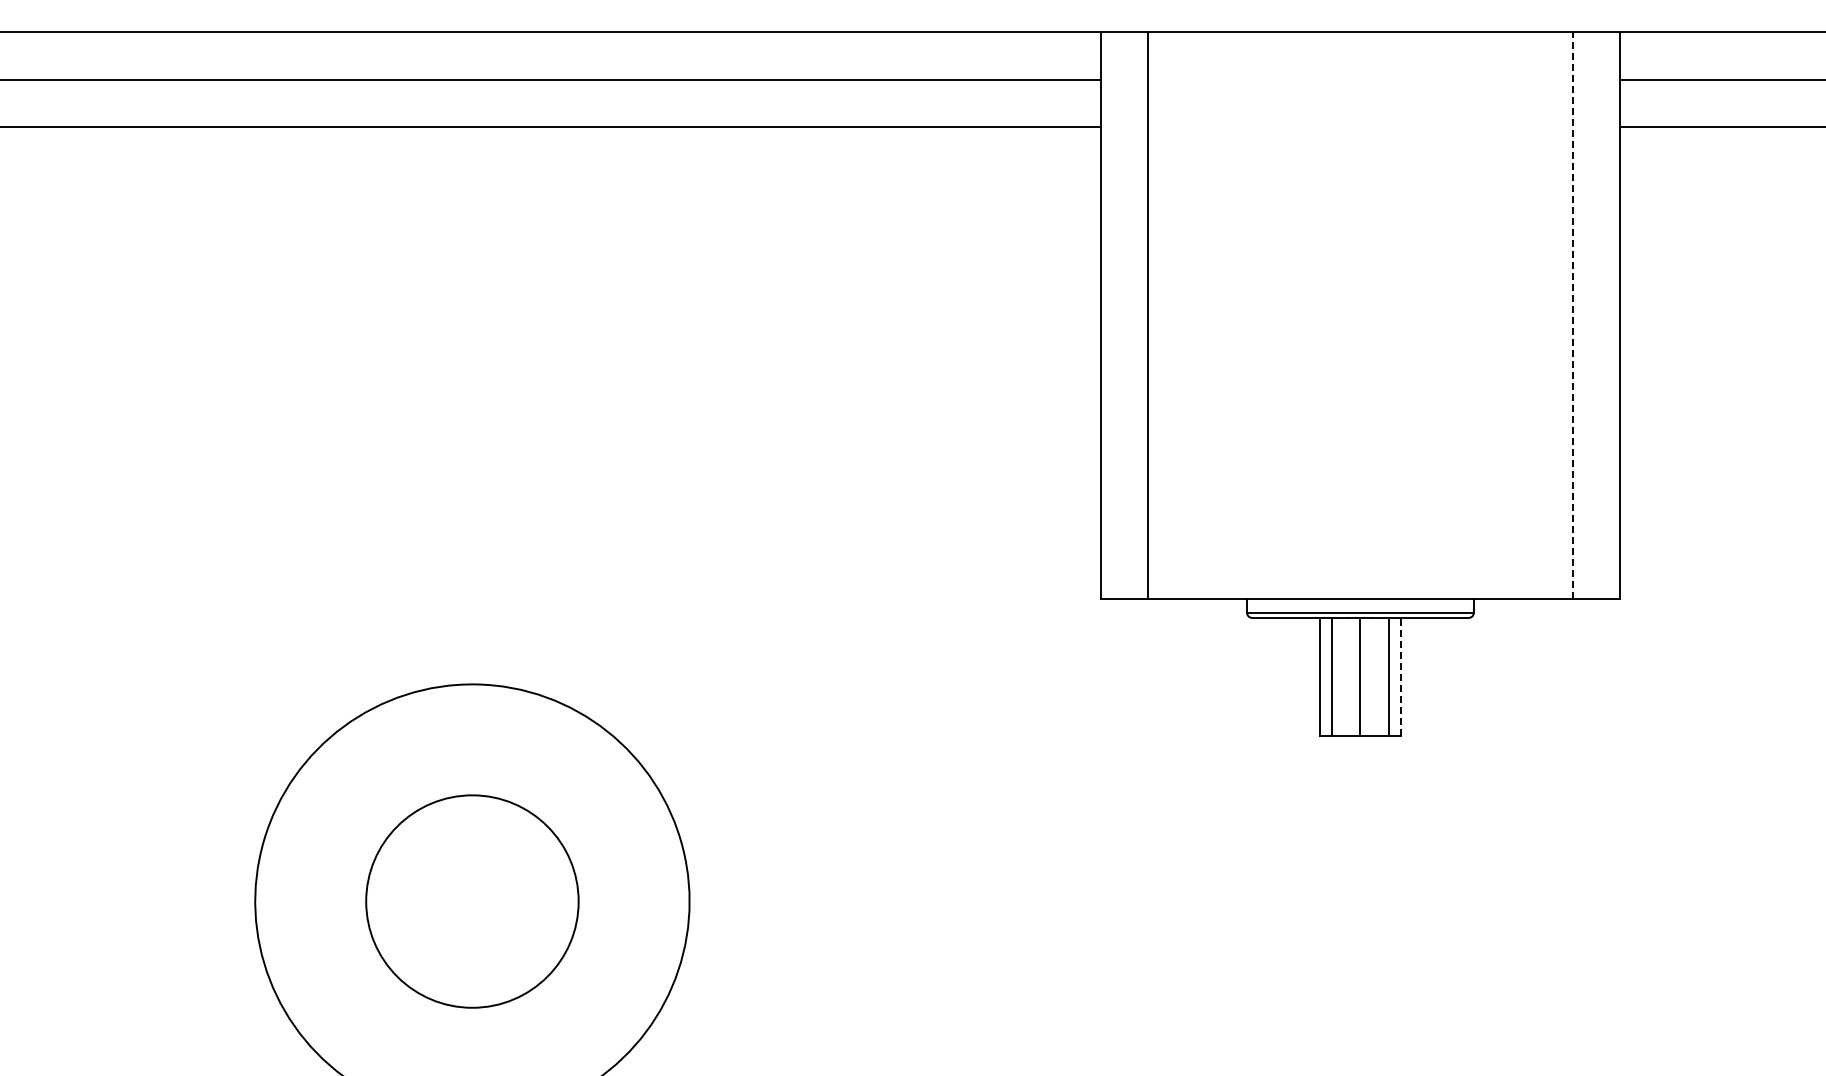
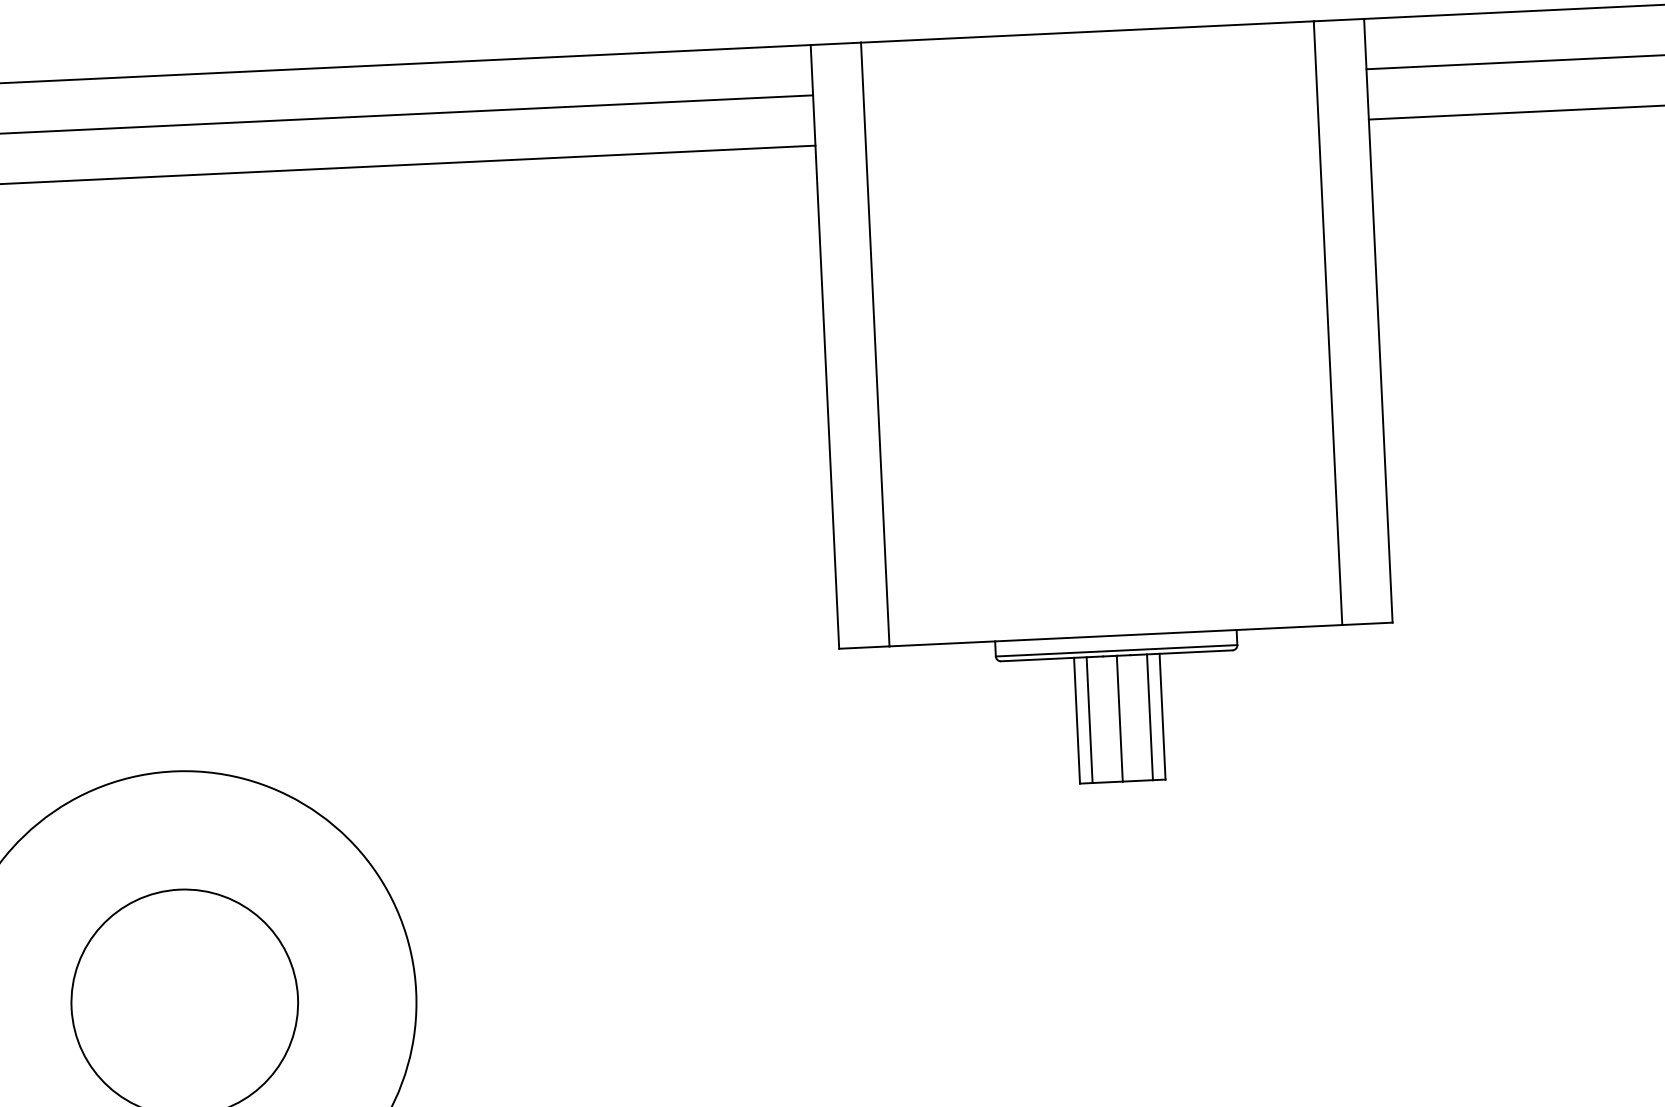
line: (1572, 315) -> (1327, 323), dashed -> solid
line: (1400, 676) -> (1162, 716), dashed -> solid

